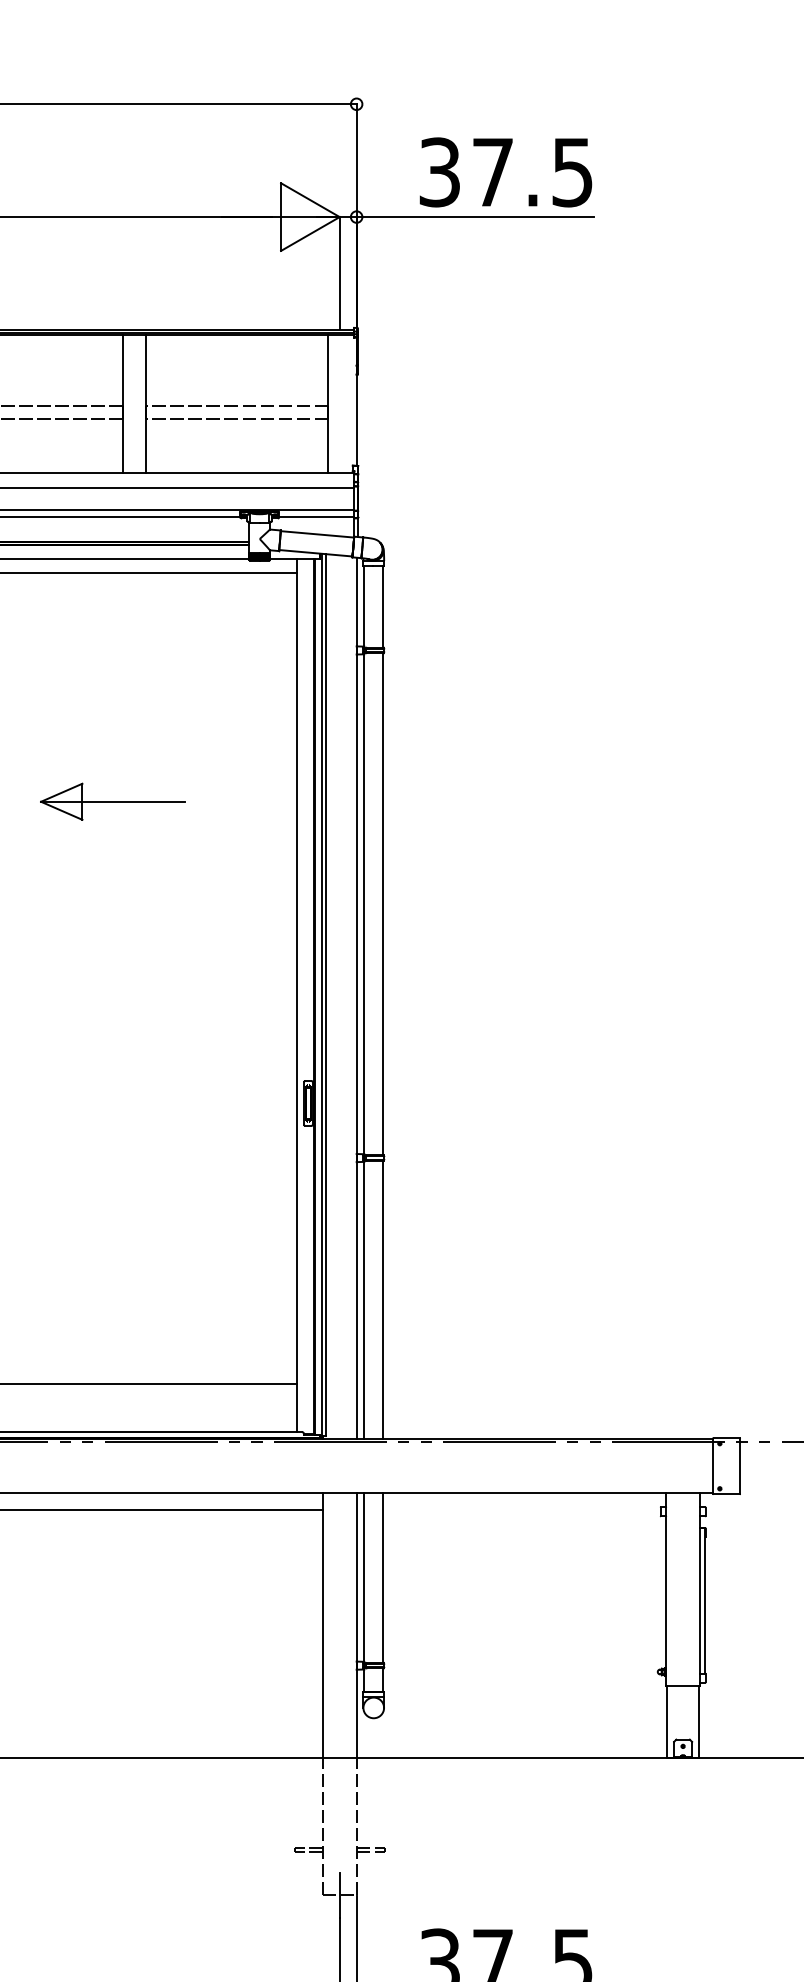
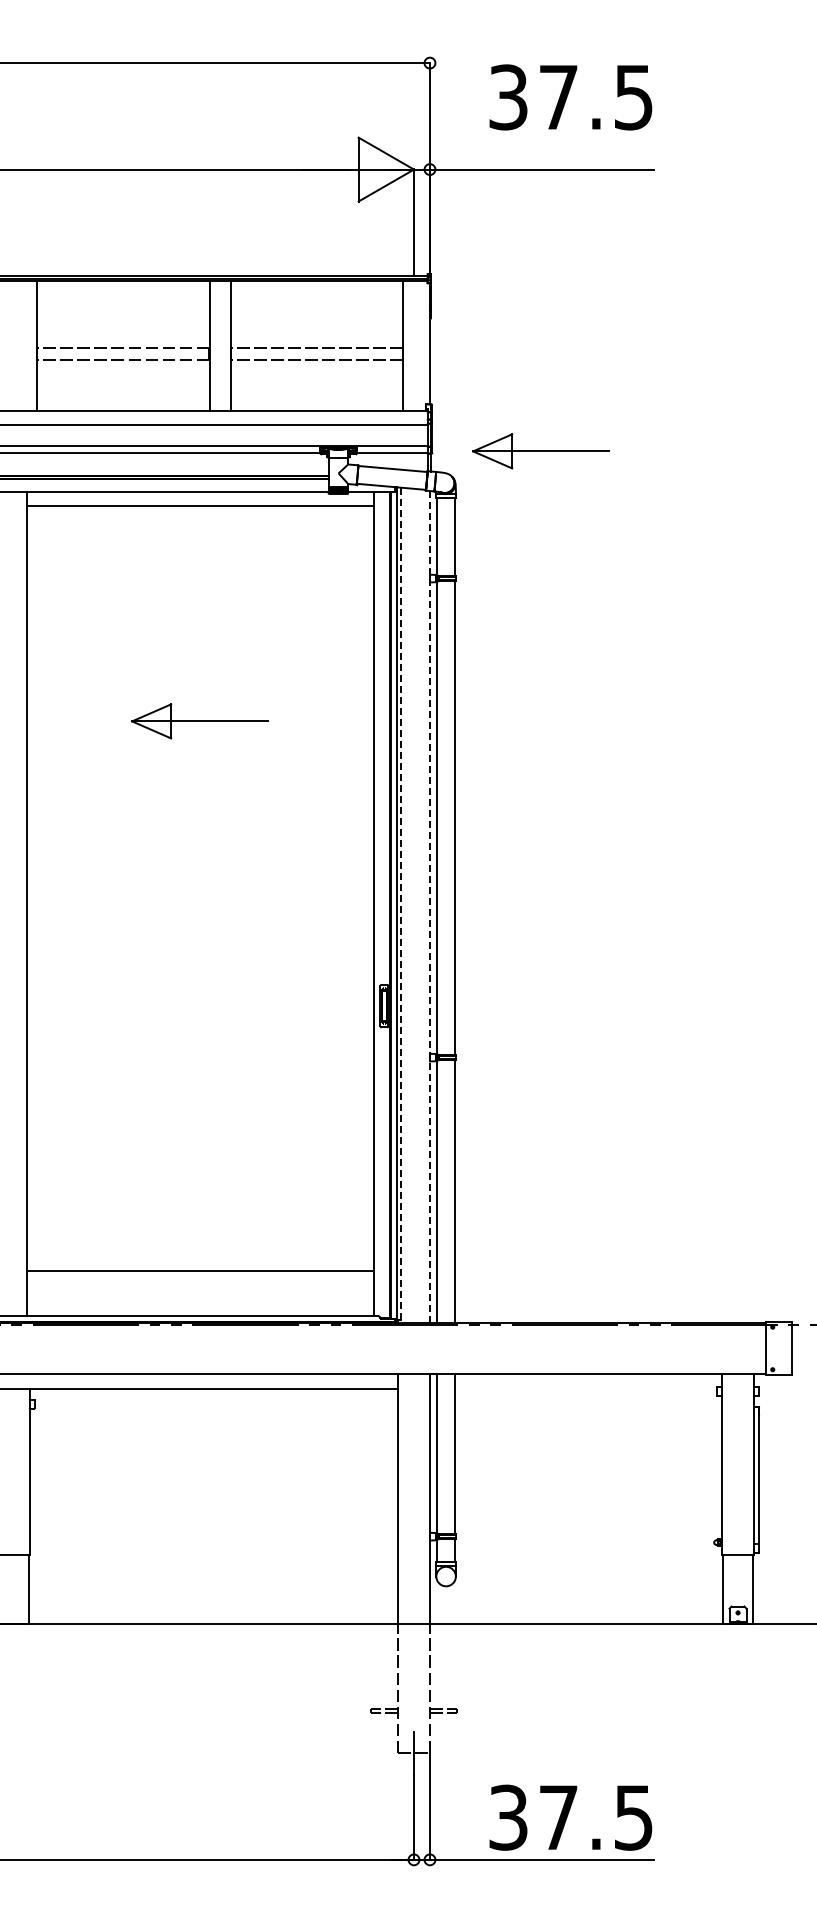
text: (505, 172) -> (570, 97), moved
part: (473, 515) -> (540, 451), added
line: (326, 994) -> (401, 903), solid -> dashed
line: (356, 998) -> (429, 907), solid -> dashed

